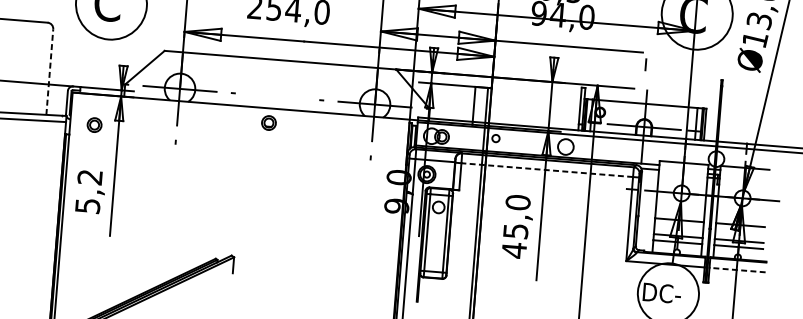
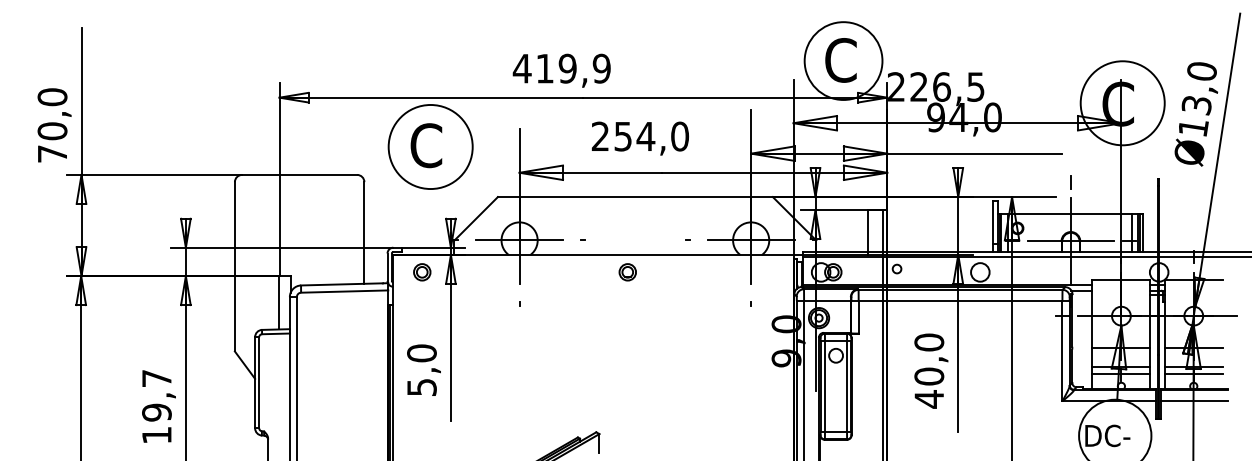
line: (645, 64) -> (1070, 182), moved
line: (49, 71) -> (364, 232), dashed -> solid
part: (94, 125) -> (422, 272), moved
line: (547, 170) -> (960, 301), dashed -> solid
text: (89, 177) -> (421, 353), 5,2 -> 5,0
text: (516, 231) -> (929, 376), 45,0 -> 40,0
line: (737, 270) -> (1194, 401), dashed -> solid

